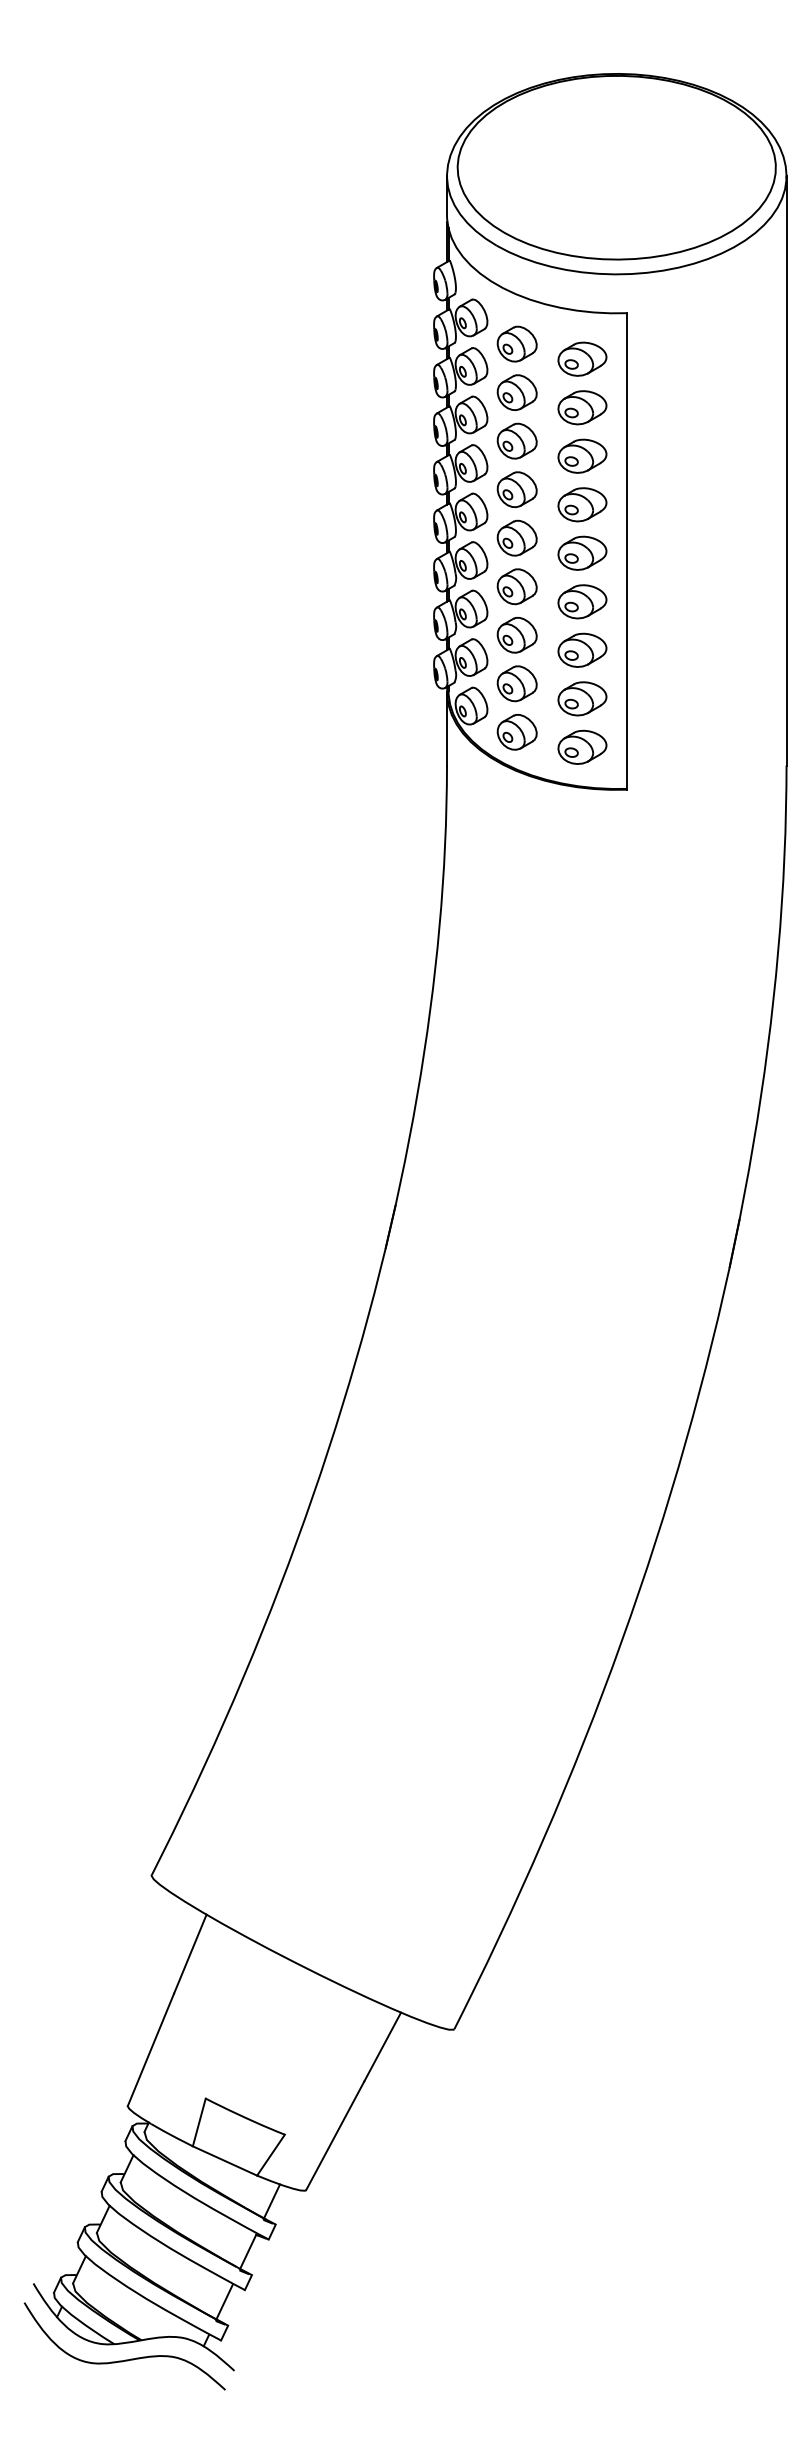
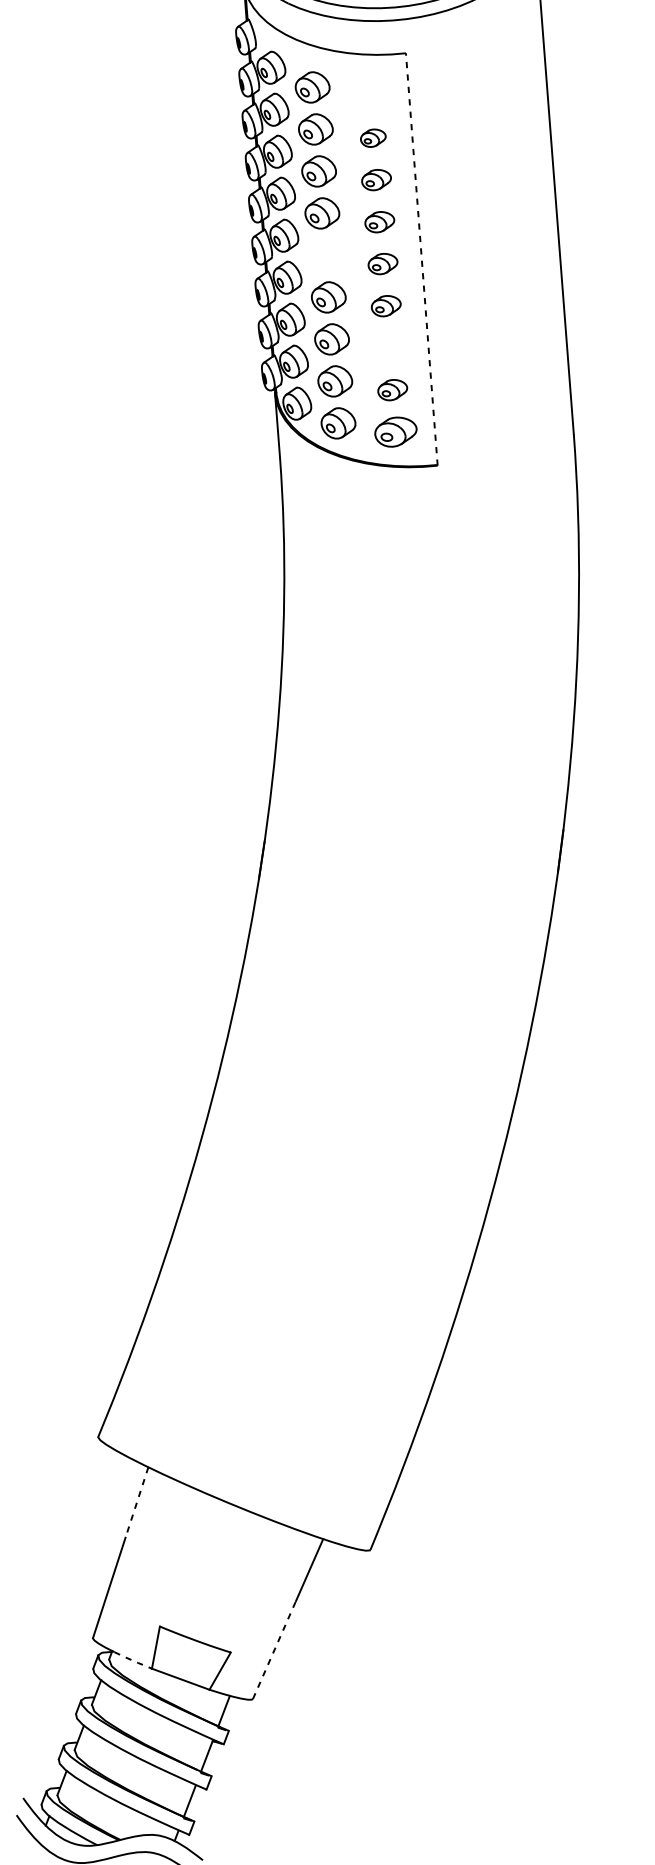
part: (582, 358) -> (370, 95), removed
part: (582, 407) -> (373, 137), size x0.6
part: (582, 455) -> (376, 179), size x0.7
part: (582, 504) -> (379, 221), size x0.7
part: (516, 537) -> (324, 254), removed
line: (627, 550) -> (421, 258), solid -> dashed
part: (582, 552) -> (383, 263), size x0.7
part: (582, 601) -> (386, 305), size x0.7
part: (582, 649) -> (389, 347), removed
part: (582, 698) -> (392, 389), size x0.7
line: (190, 1954) -> (137, 1502), solid -> dashed
line: (172, 2135) -> (133, 1660), solid -> dashed
line: (335, 2135) -> (274, 1649), solid -> dashed

